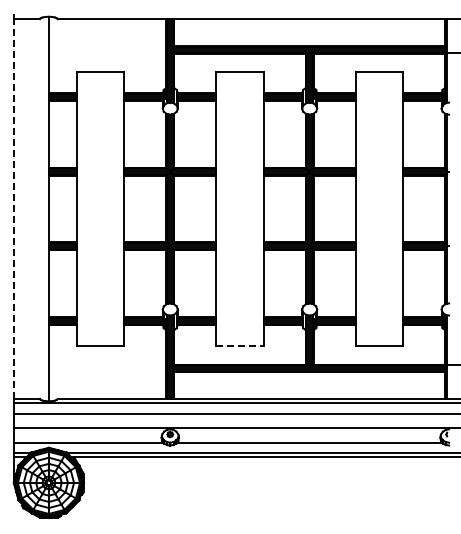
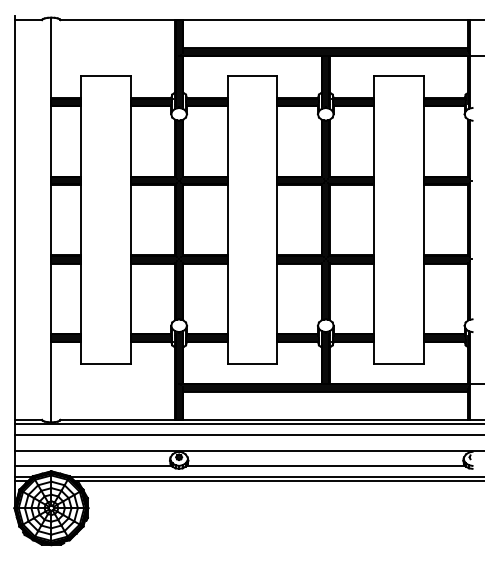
line: (14, 209) -> (15, 220), dashed -> solid
line: (239, 345) -> (251, 363), dashed -> solid

